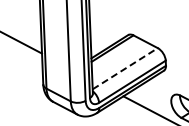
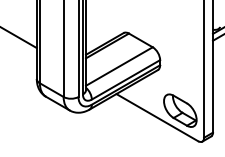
line: (125, 68) -> (119, 66), dashed -> solid

